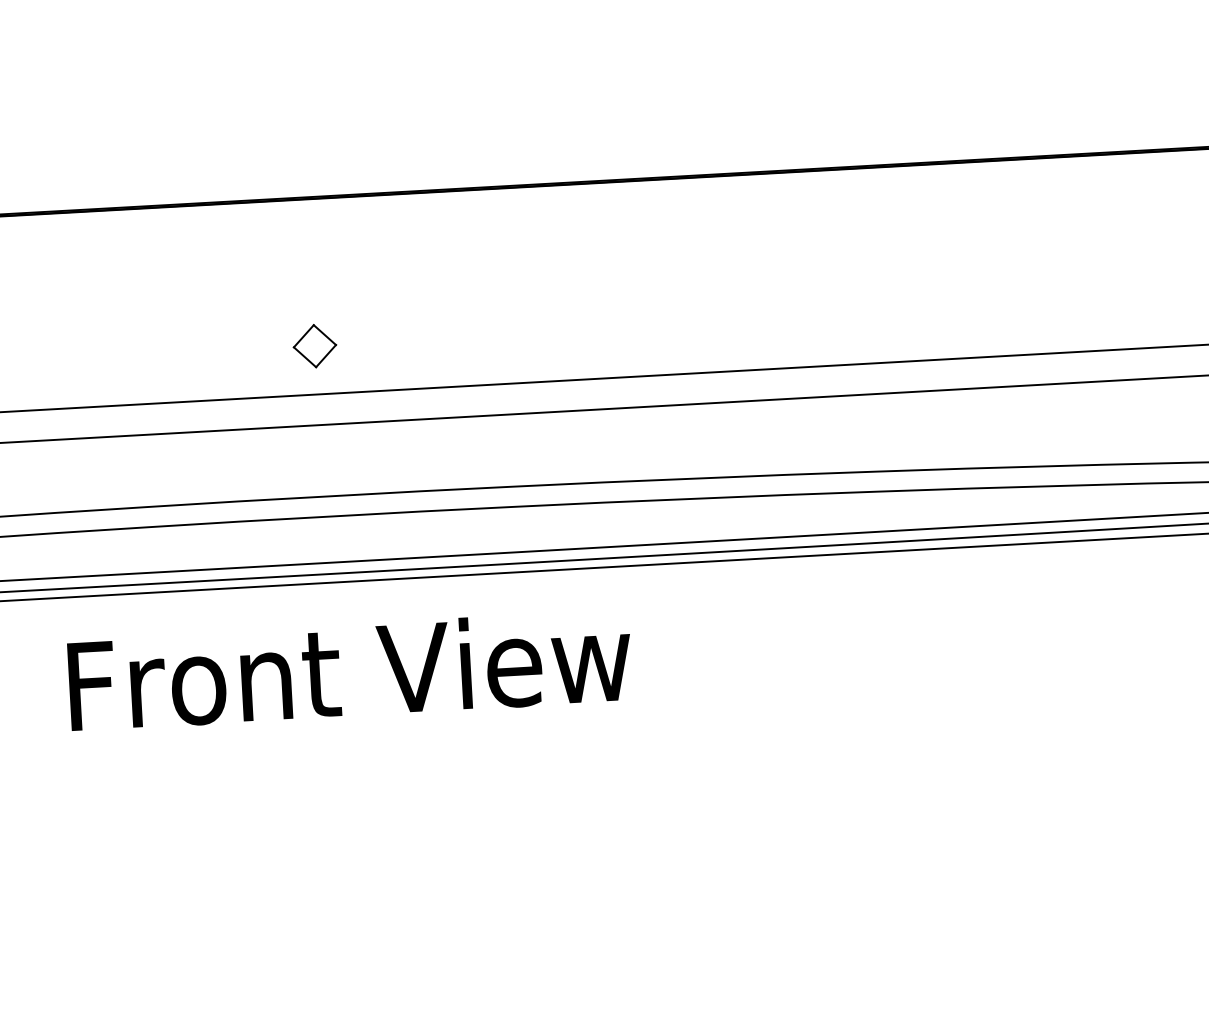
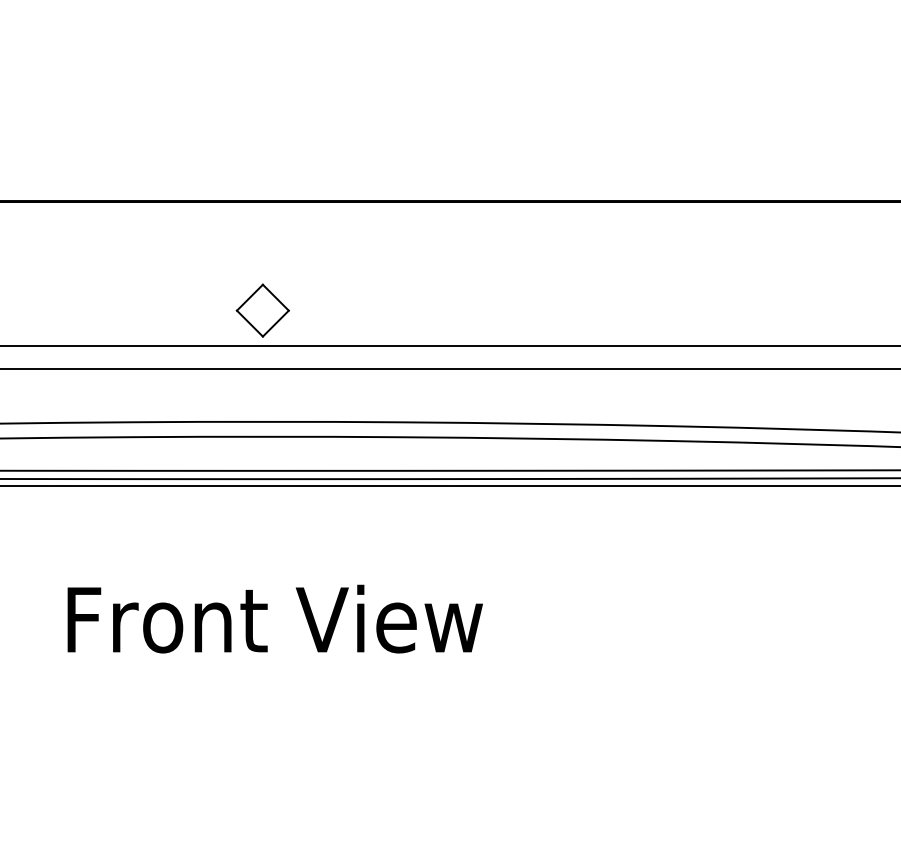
part: (314, 346) -> (262, 310), size x1.67
text: (349, 669) -> (274, 618), moved

